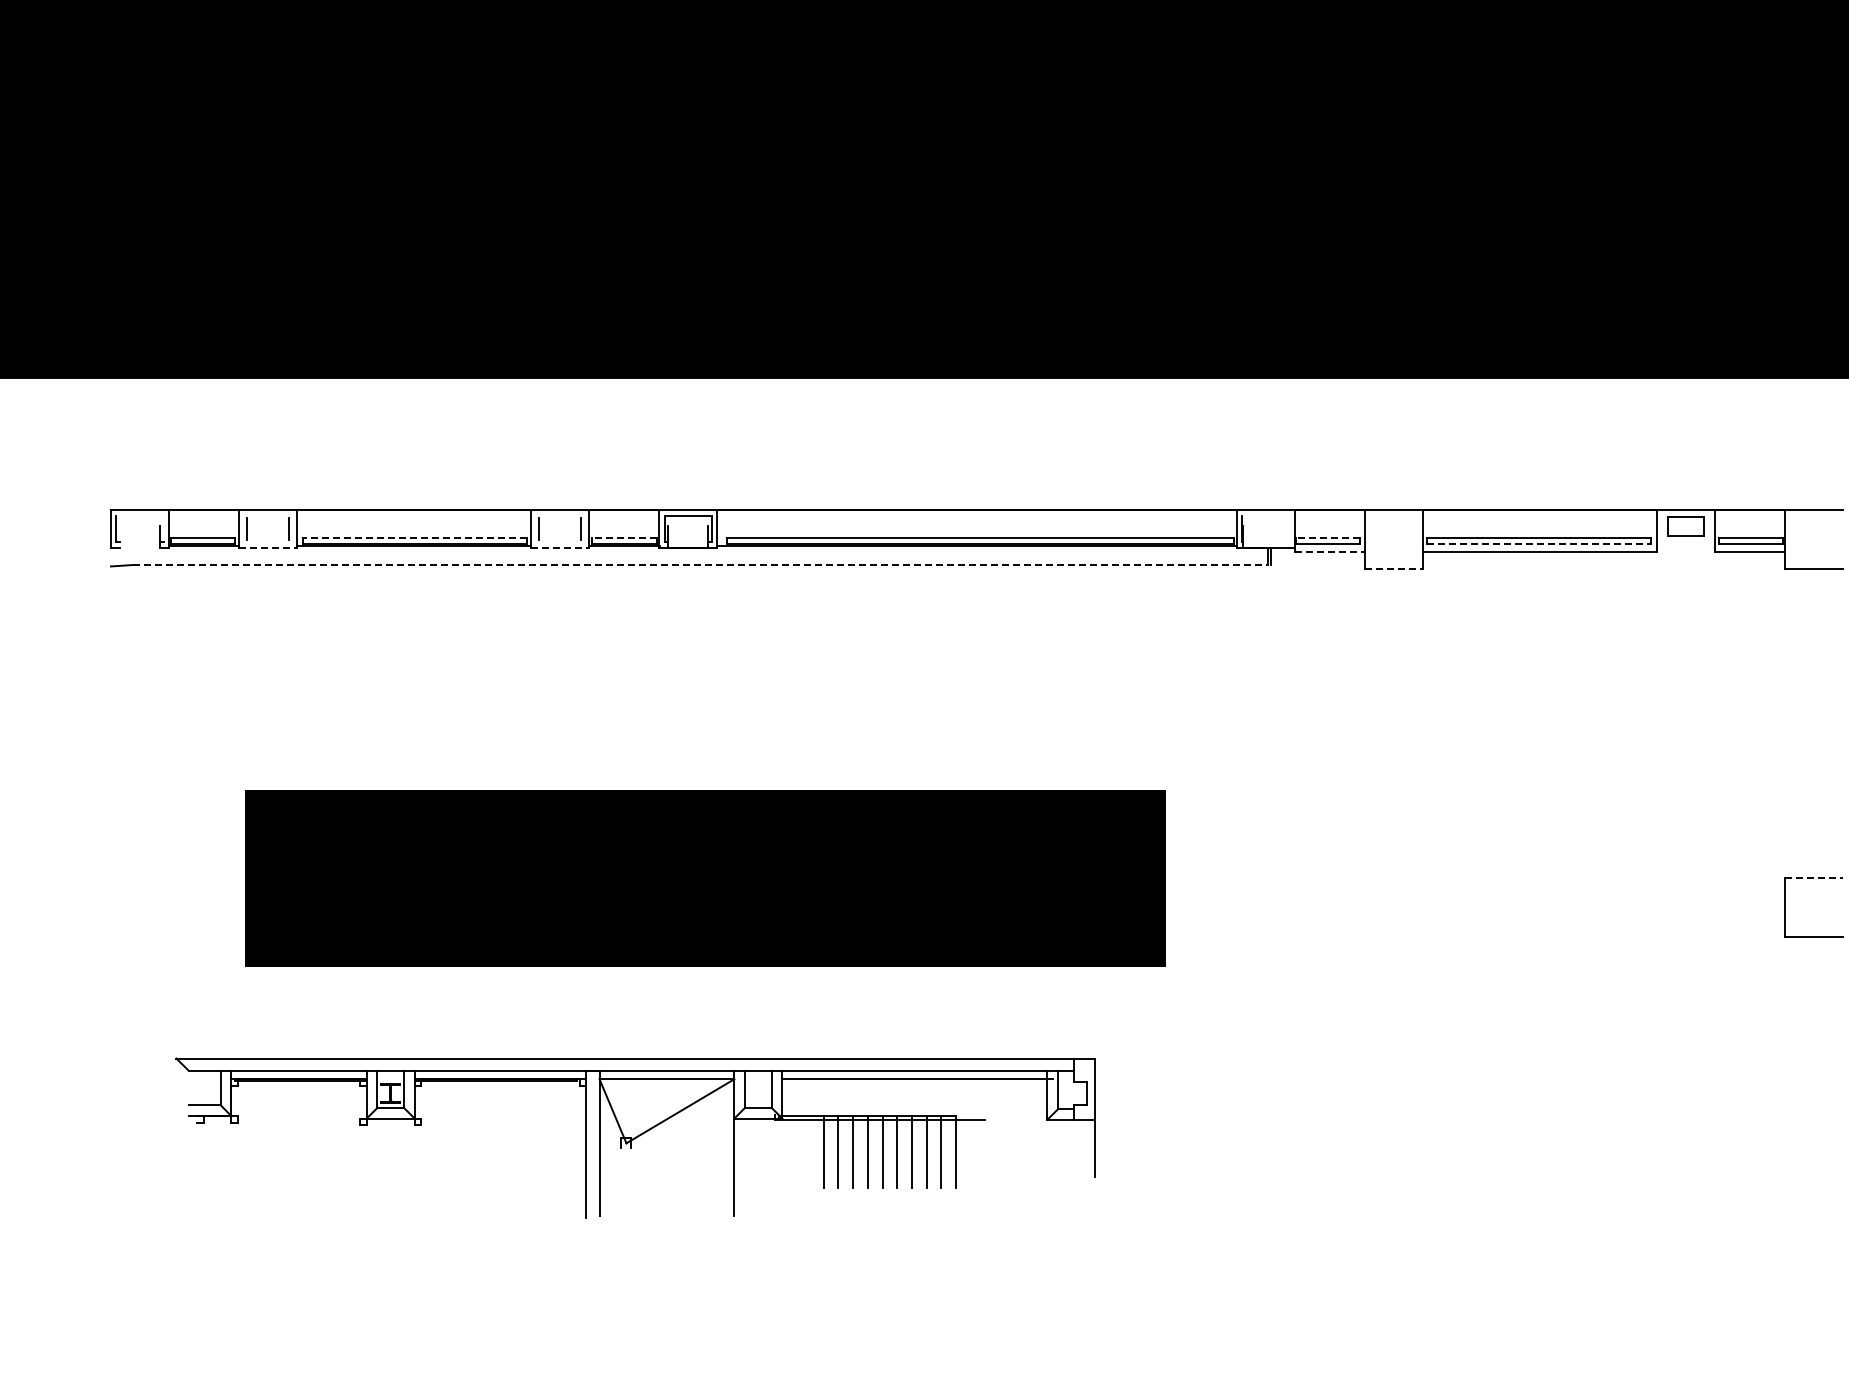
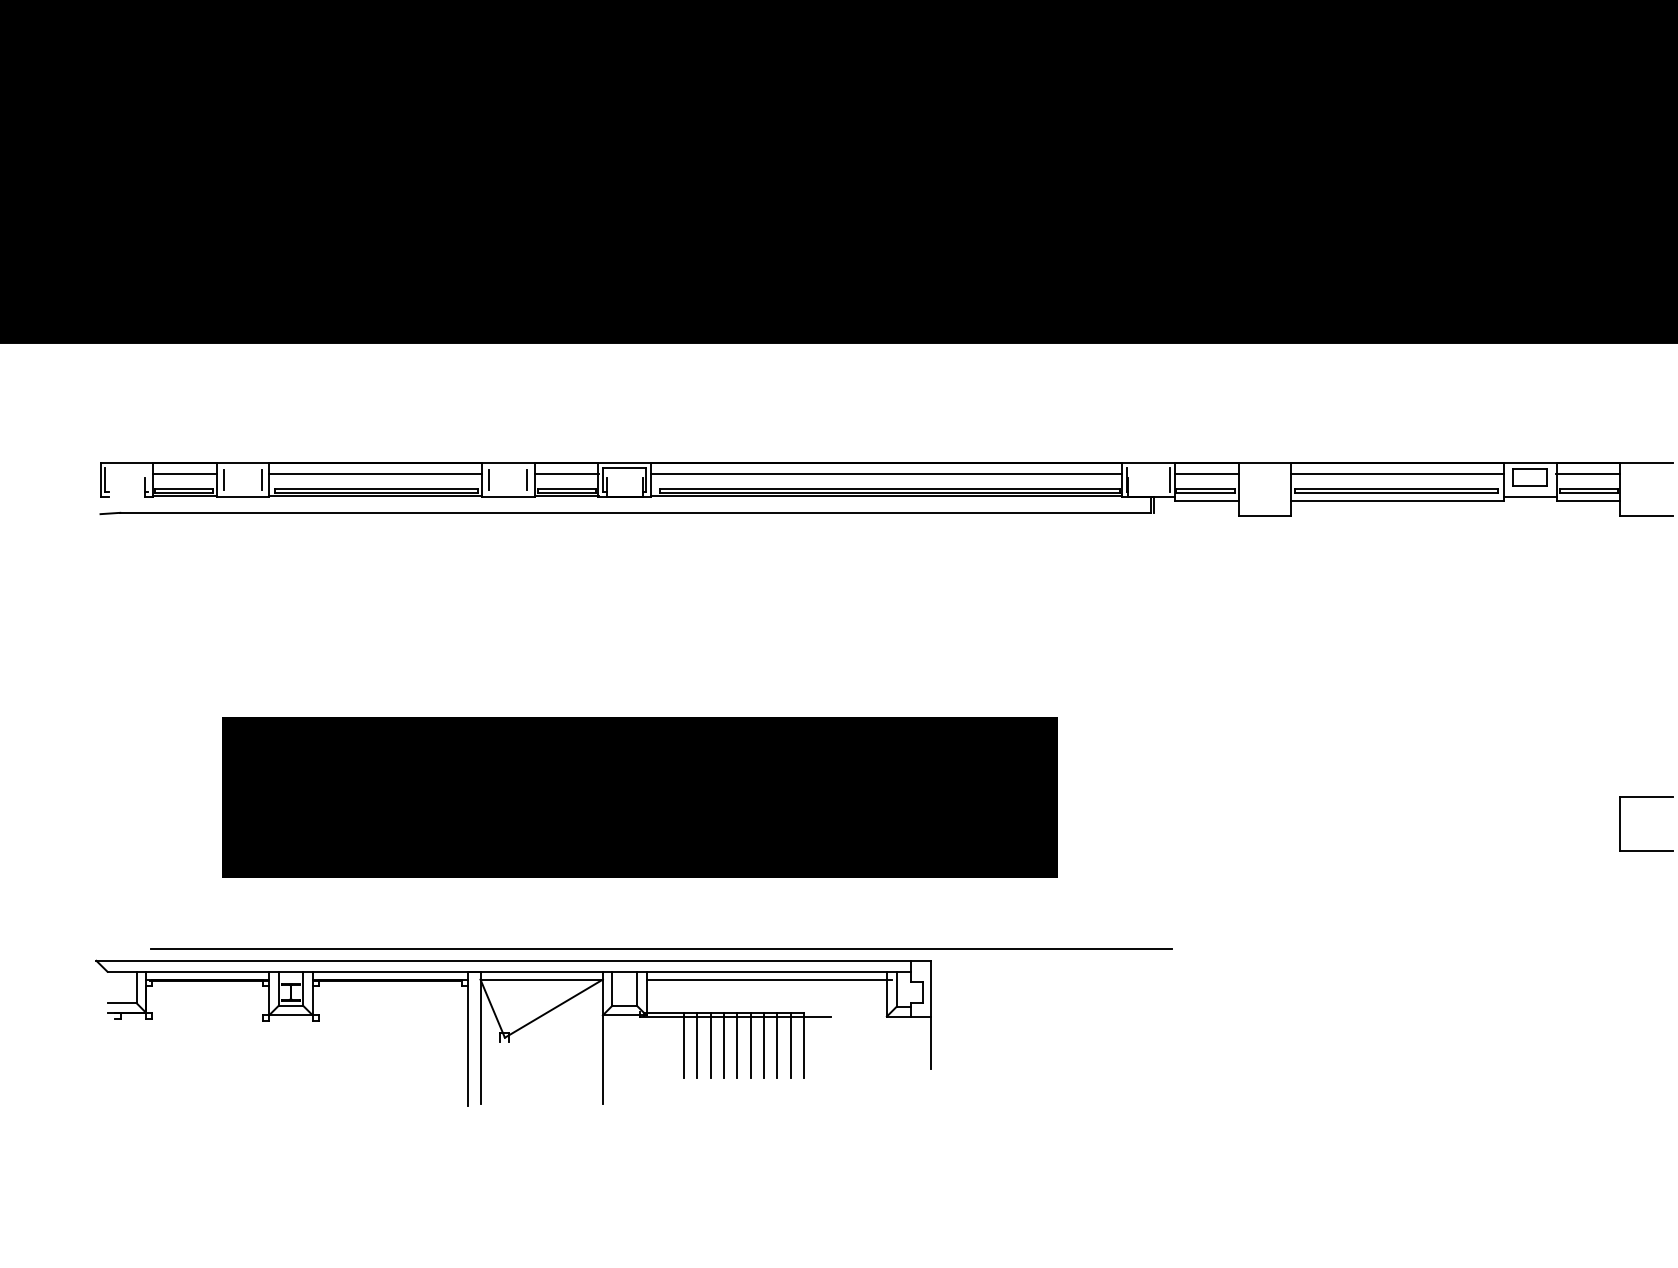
line: (203, 522) -> (184, 474), added
line: (414, 522) -> (376, 474), added
line: (624, 522) -> (566, 474), added
line: (976, 522) -> (886, 474), added
line: (1329, 522) -> (1206, 474), added
line: (1539, 522) -> (1397, 474), added
line: (1749, 522) -> (1587, 474), added
line: (1289, 528) -> (1170, 479), added
line: (414, 538) -> (376, 488), dashed -> solid
line: (624, 538) -> (566, 488), dashed -> solid
line: (1327, 538) -> (1204, 488), dashed -> solid
line: (1539, 543) -> (1397, 493), dashed -> solid
line: (268, 547) -> (243, 496), dashed -> solid
line: (560, 547) -> (508, 496), dashed -> solid
line: (1685, 547) -> (1529, 496), added
line: (1330, 551) -> (1207, 500), dashed -> solid
line: (700, 565) -> (635, 513), dashed -> solid
line: (1393, 568) -> (1264, 515), dashed -> solid
line: (1814, 878) -> (1646, 797), dashed -> solid
line: (728, 1045) -> (661, 948), added
part: (635, 1137) -> (513, 1032), moved

